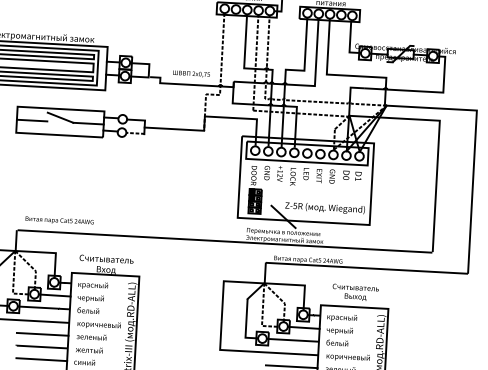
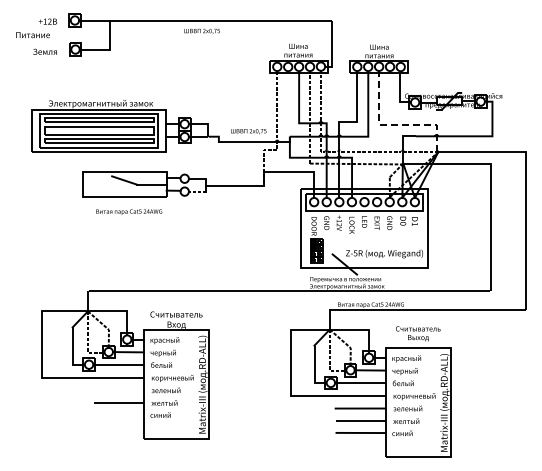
line: (342, 74) -> (394, 124), solid -> dashed
line: (32, 120) -> (97, 184), removed
text: (60, 220) -> (129, 211), moved
line: (42, 334) -> (118, 390), removed
line: (41, 359) -> (118, 414), removed

